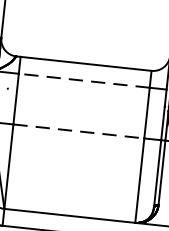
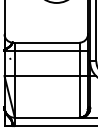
line: (82, 81) -> (46, 51), dashed -> solid
line: (79, 132) -> (47, 76), dashed -> solid

